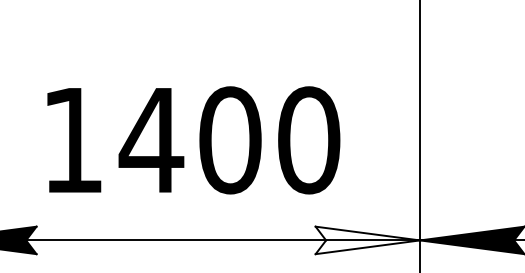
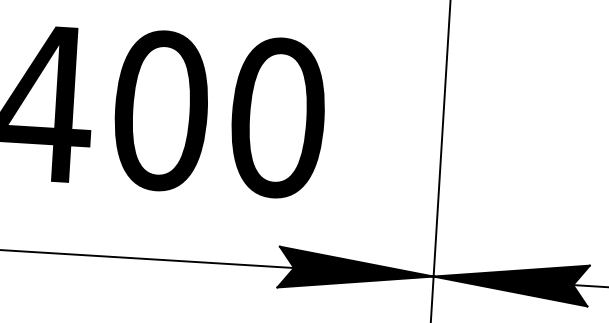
fill: (367, 240) -> (355, 271), added

